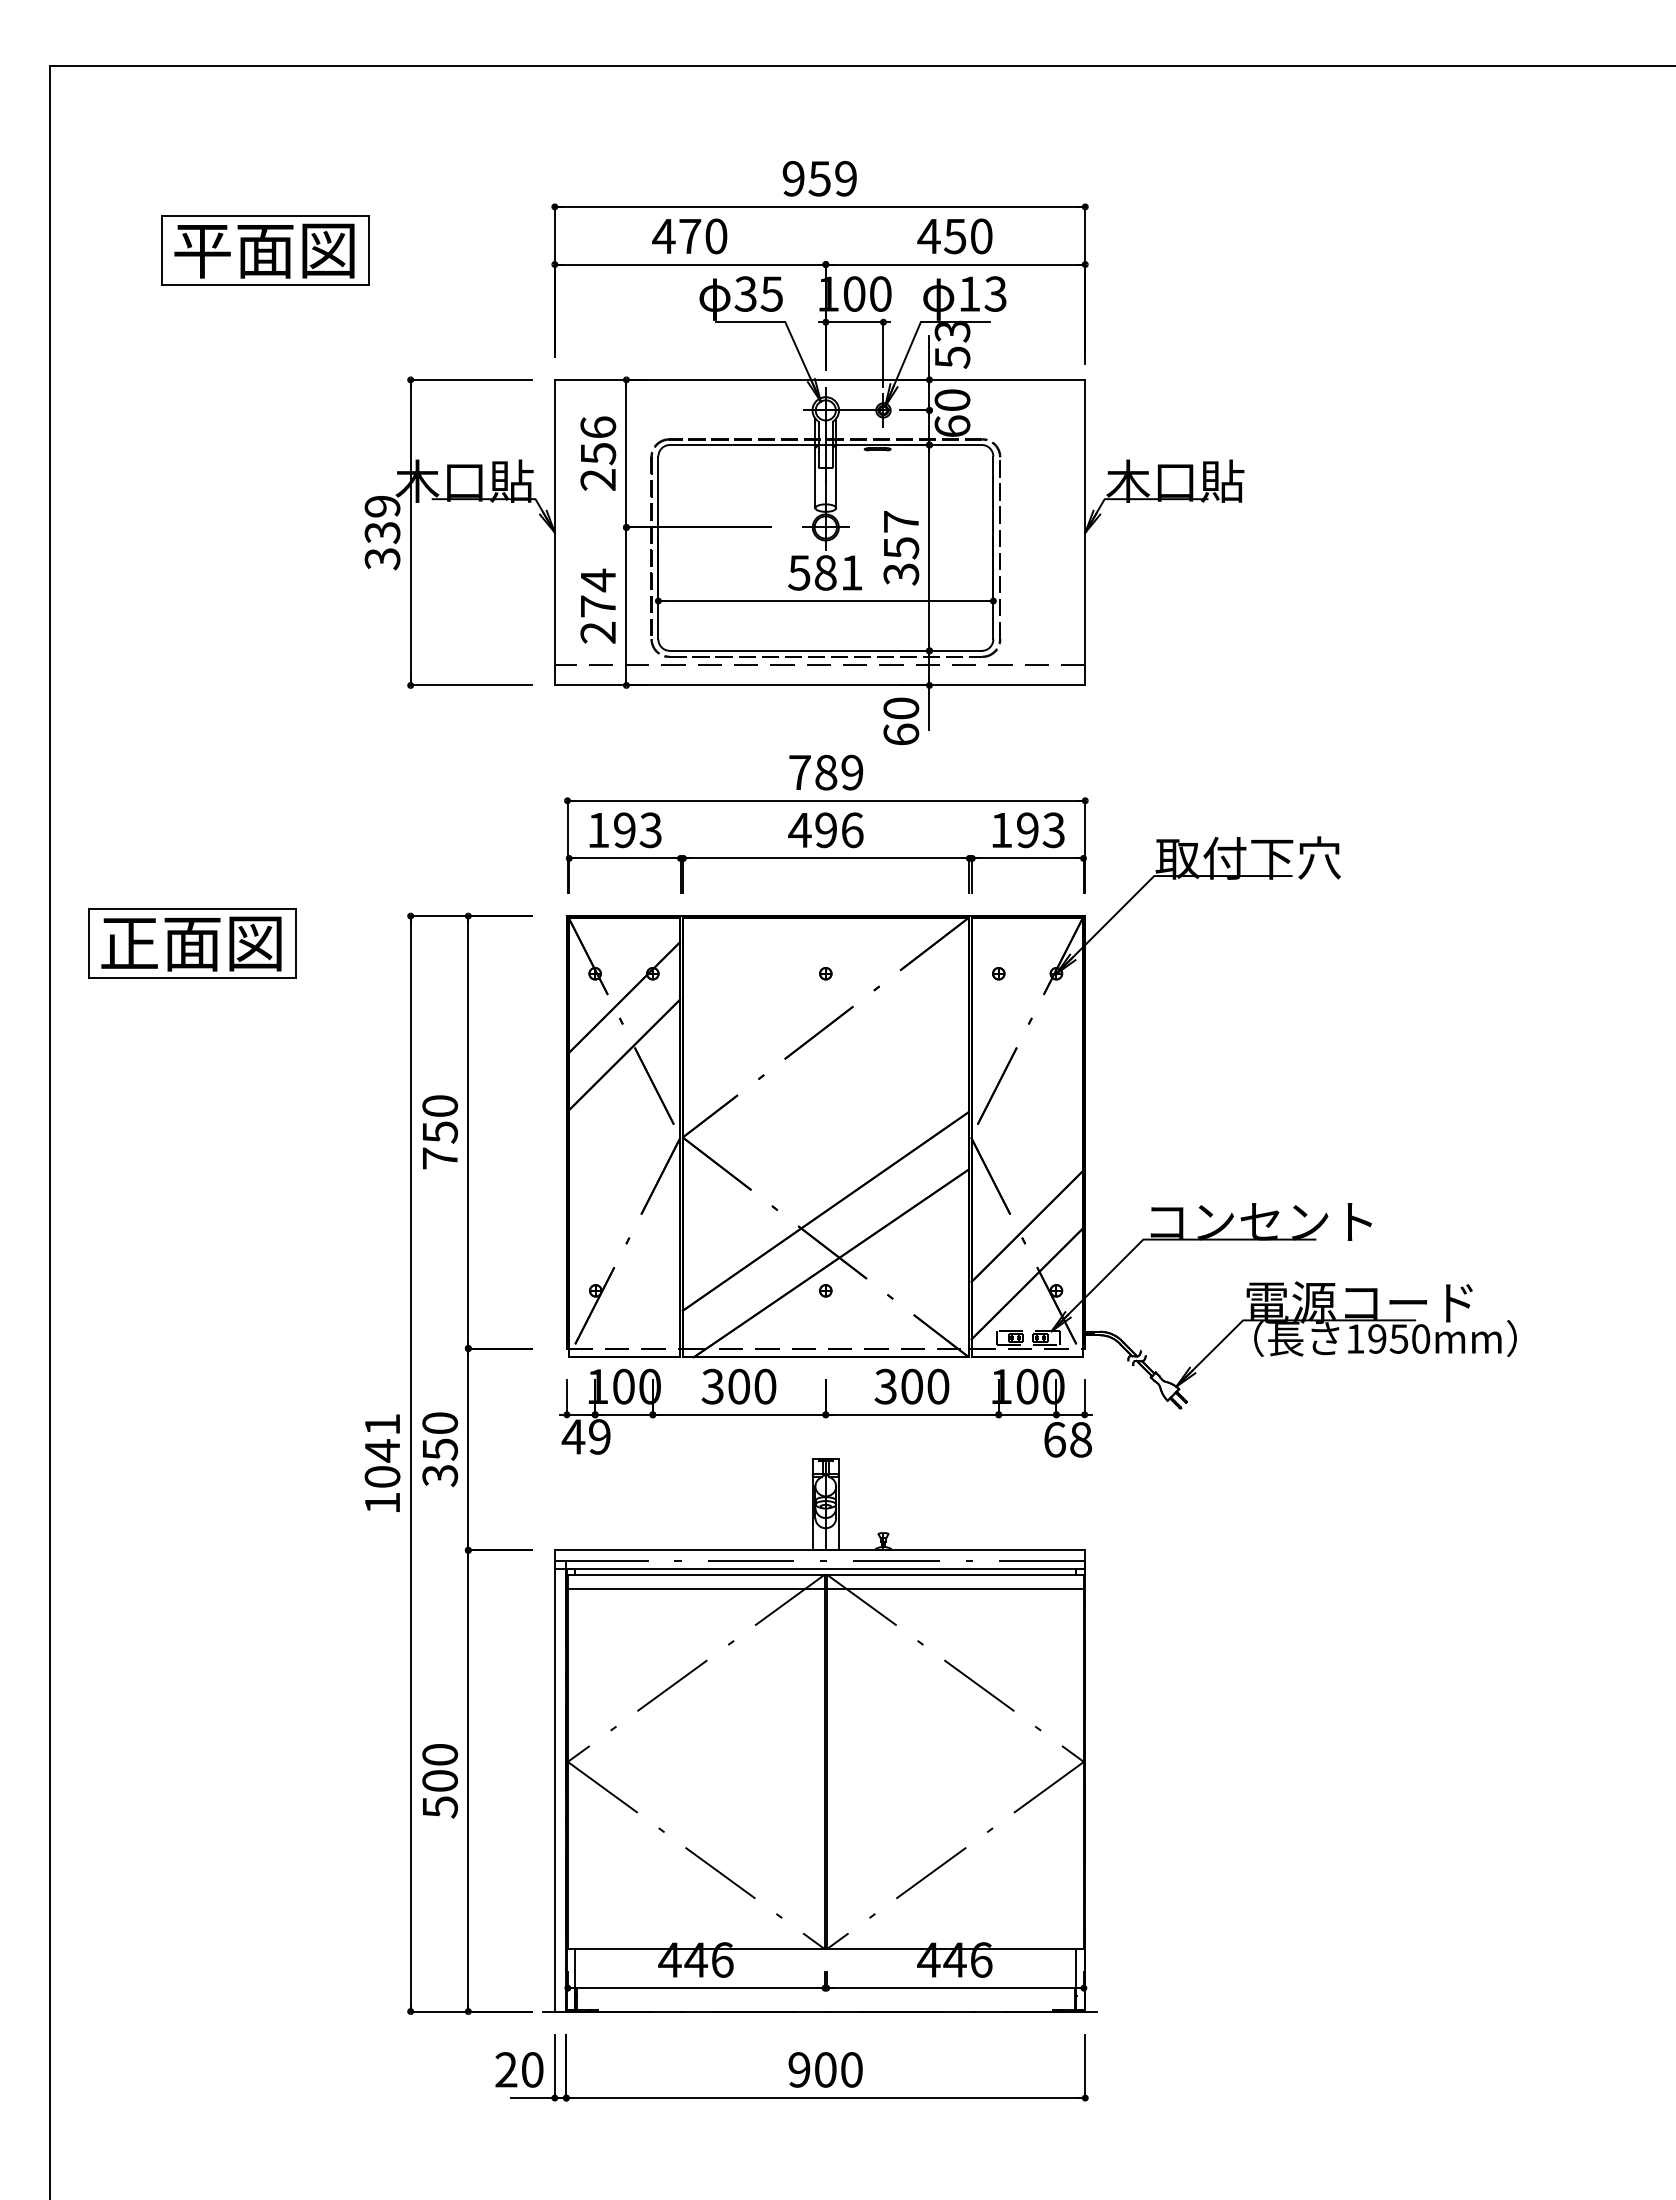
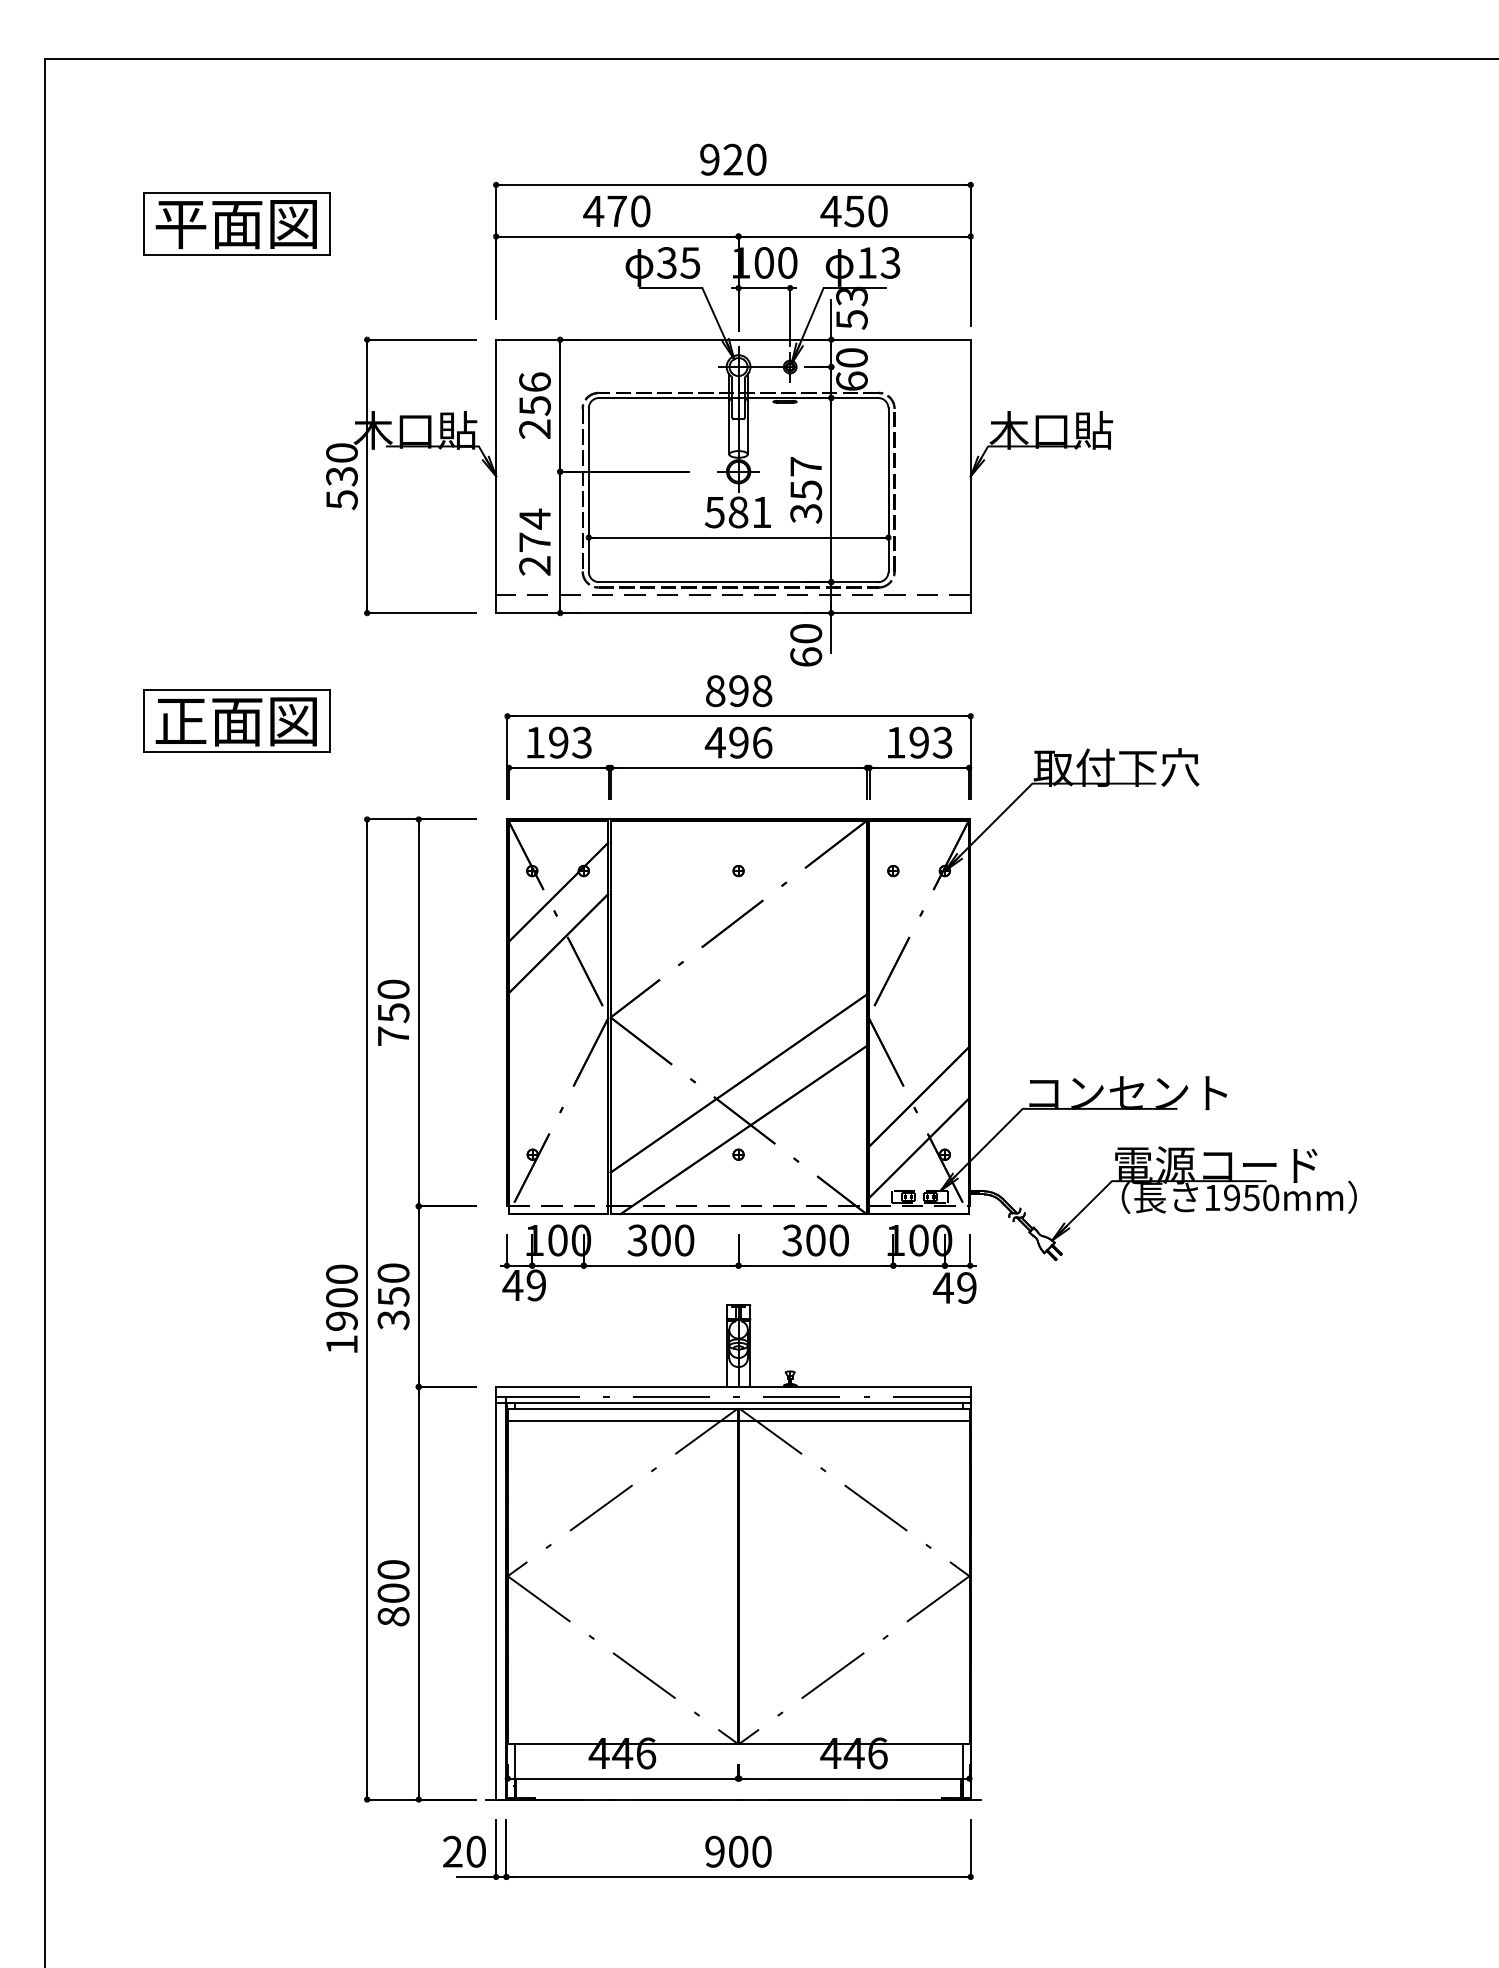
text: (832, 178) -> (744, 159), 959 -> 920
text: (382, 532) -> (341, 476), 339 -> 530
text: (826, 772) -> (739, 690), 789 -> 898
part: (192, 943) -> (237, 721), moved
text: (1067, 1439) -> (954, 1287), 68 -> 49
text: (382, 1450) -> (341, 1297), 1041 -> 1900
text: (439, 1807) -> (392, 1617), 500 -> 800

